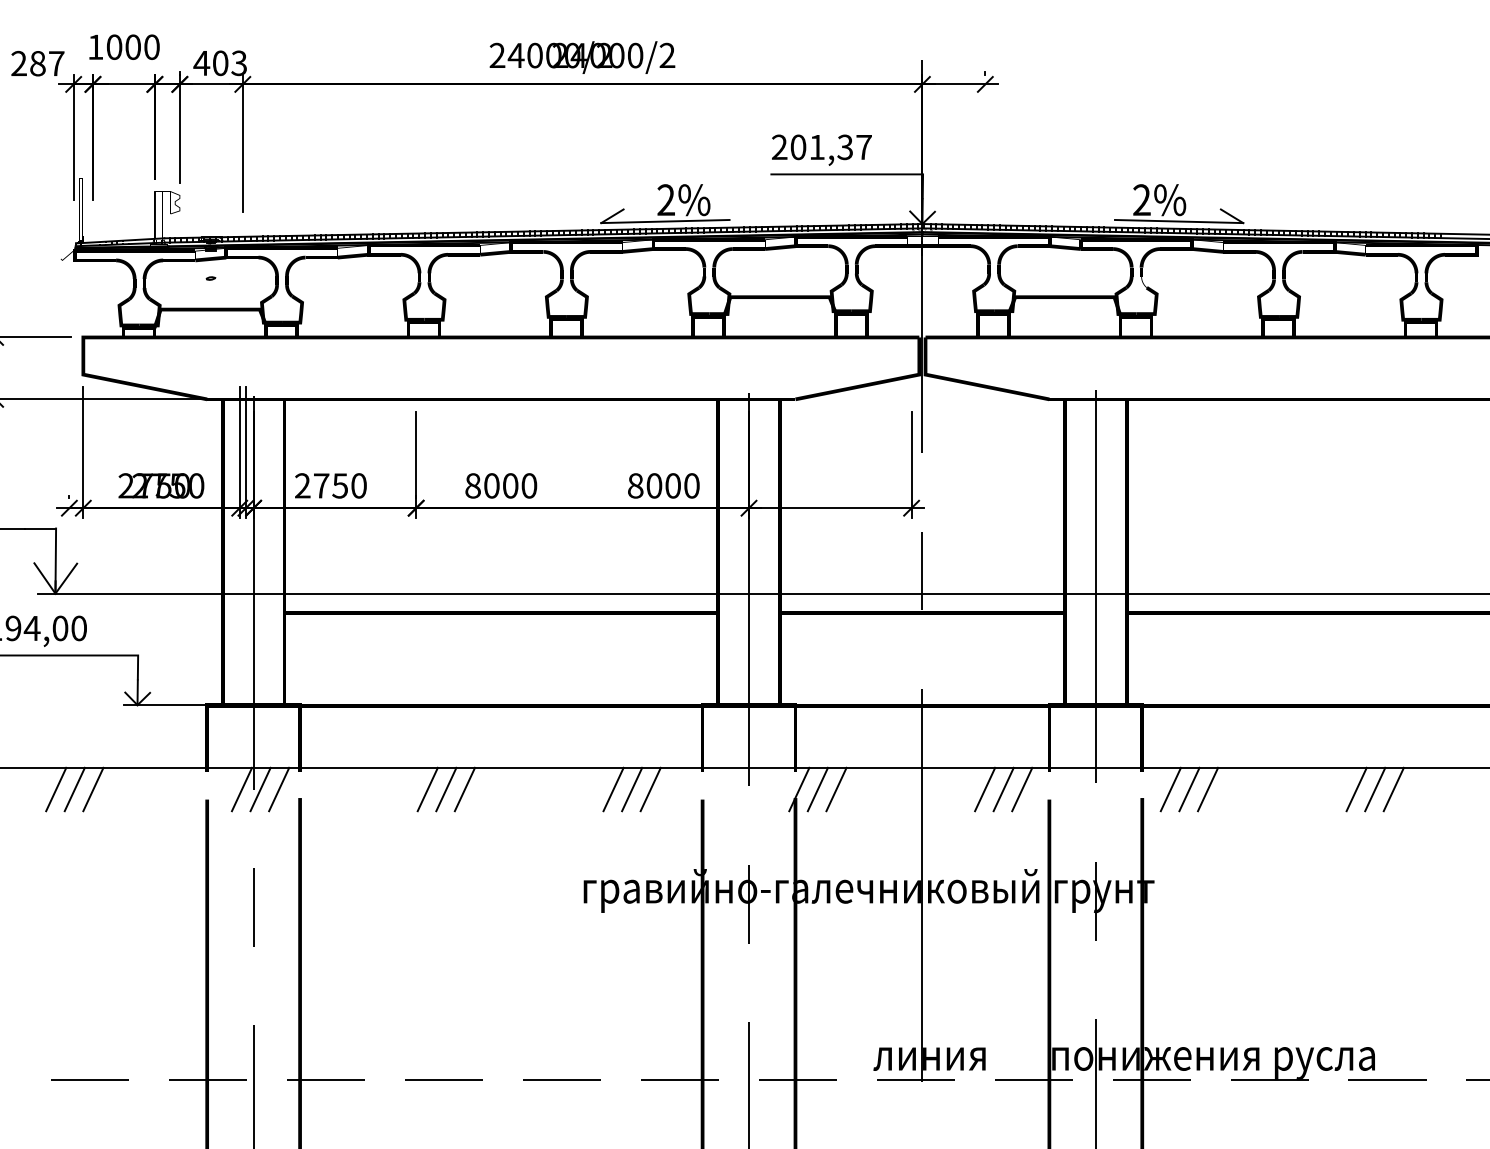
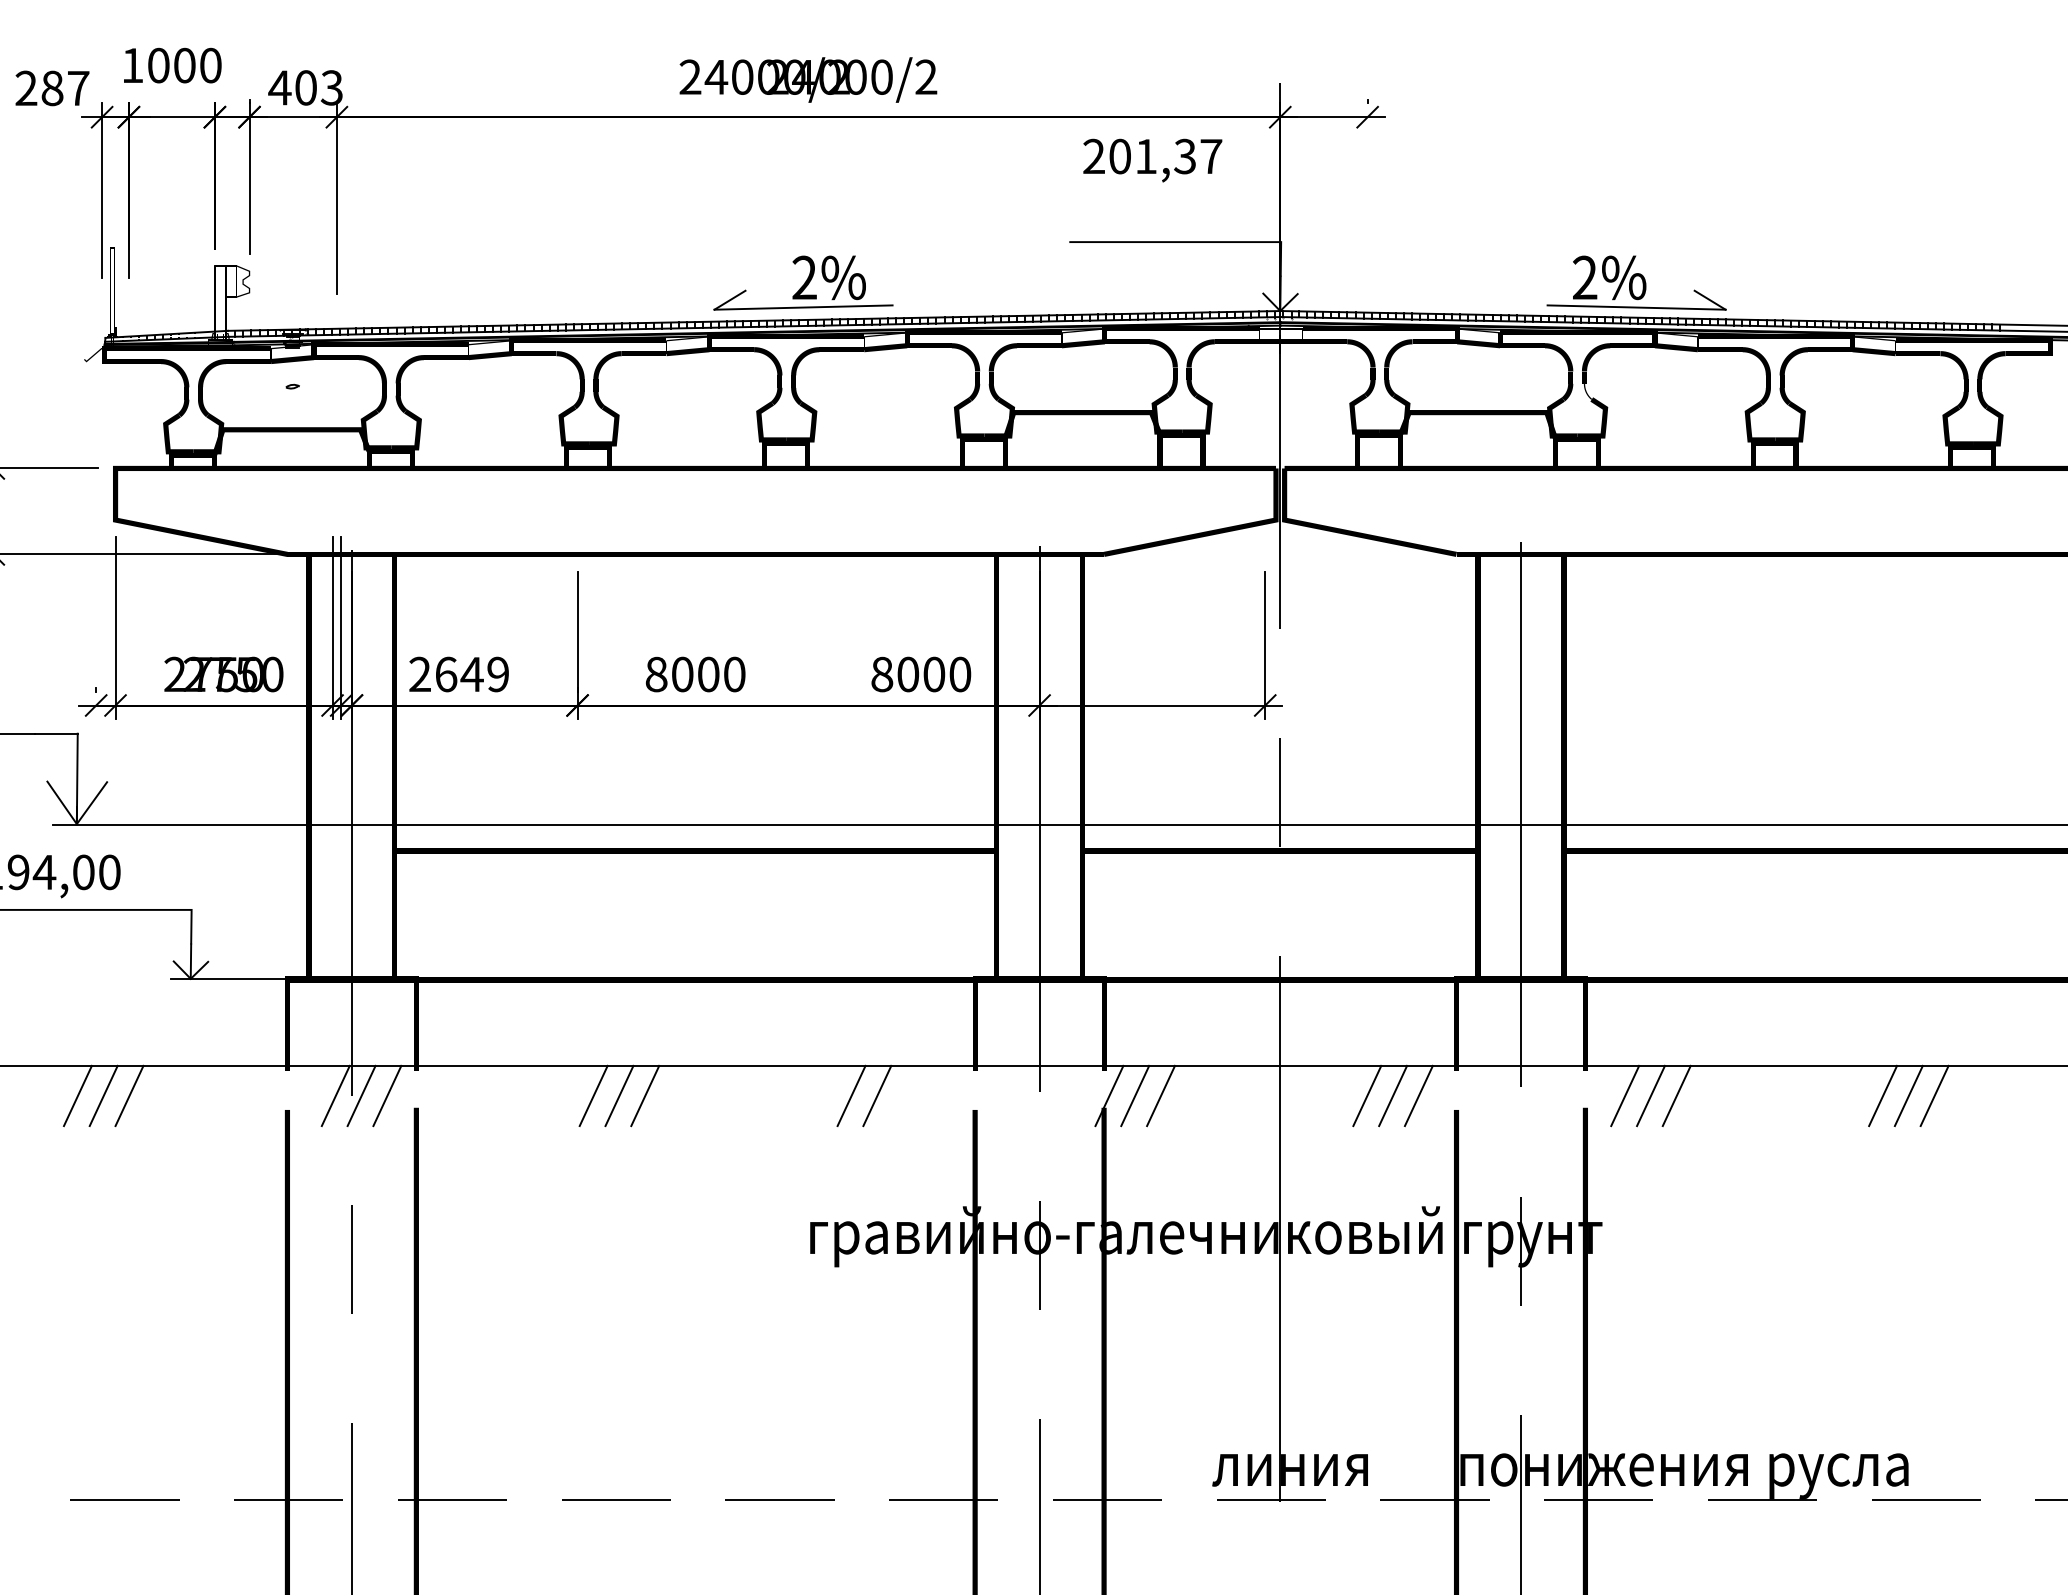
text: (821, 150) -> (1152, 160), moved
part: (665, 203) -> (803, 282), moved
text: (340, 485) -> (472, 674), 2750 -> 2649
line: (650, 789) -> (903, 1095), removed

